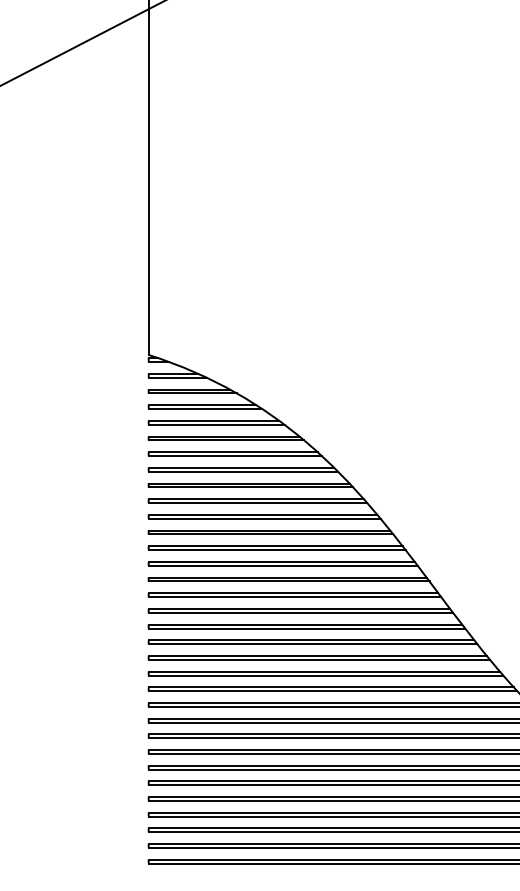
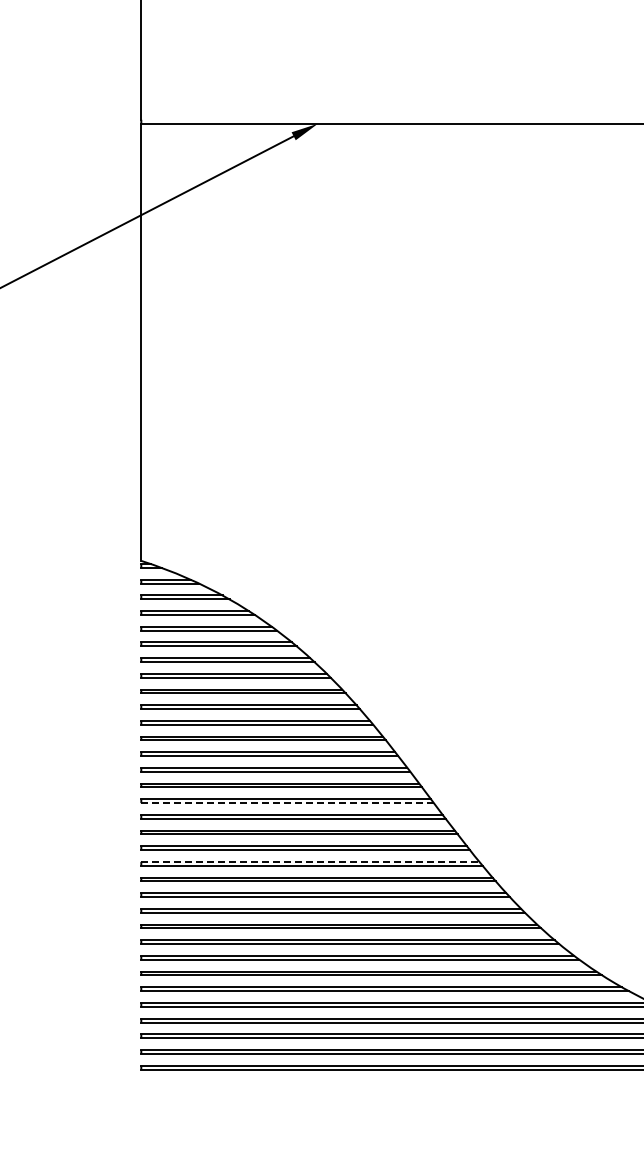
line: (295, 597) -> (288, 803), solid -> dashed
line: (317, 655) -> (310, 861), solid -> dashed

